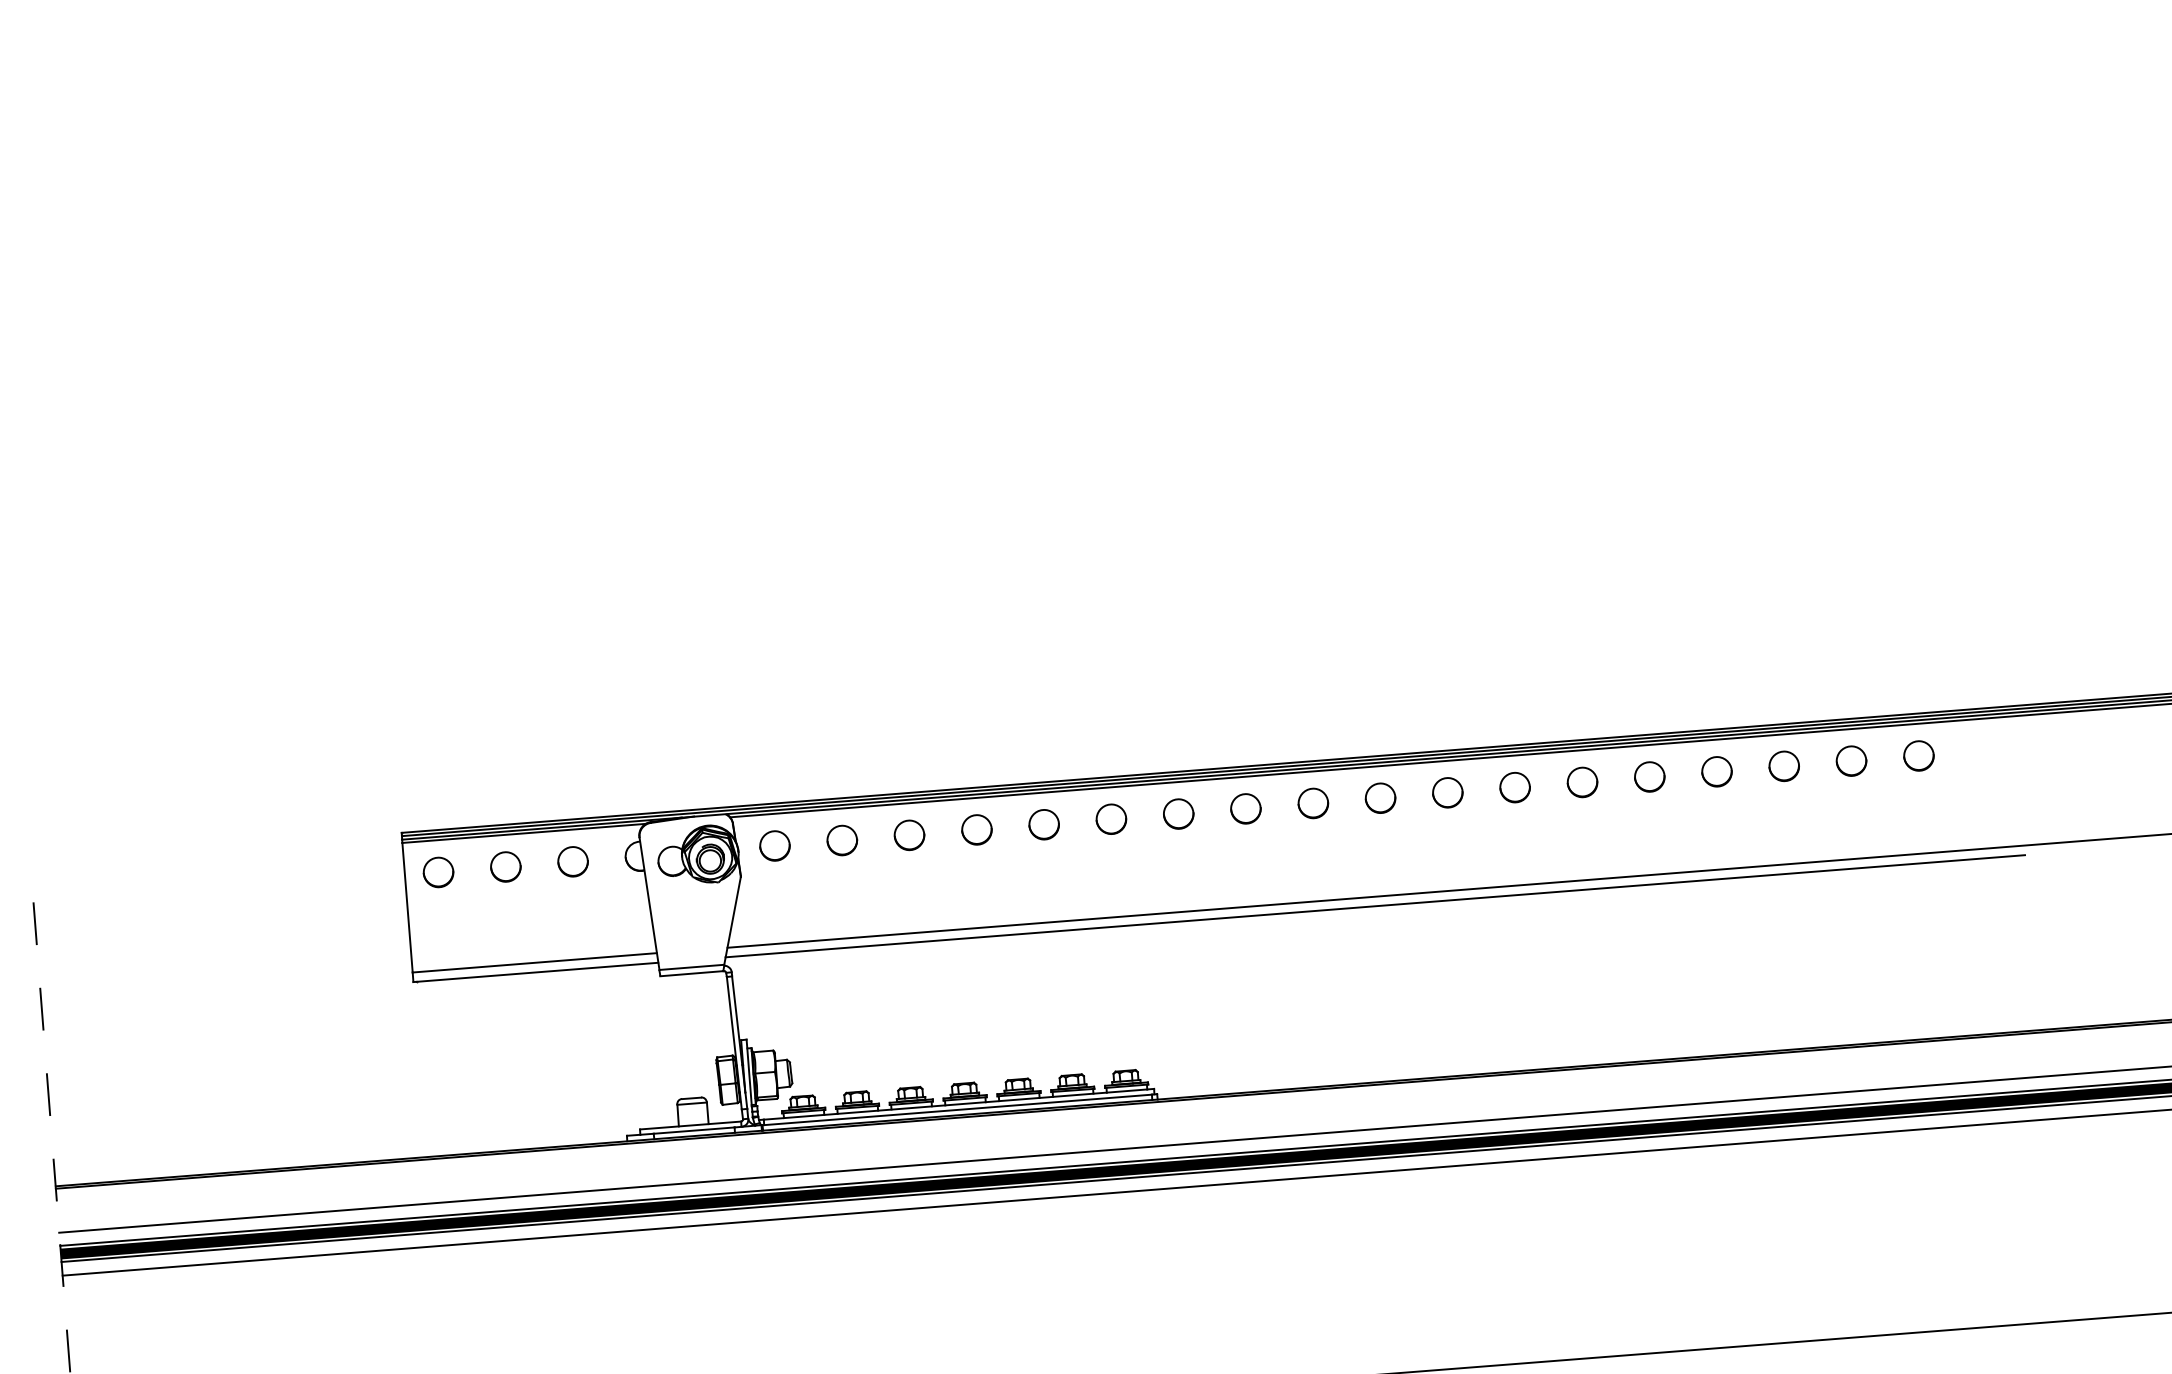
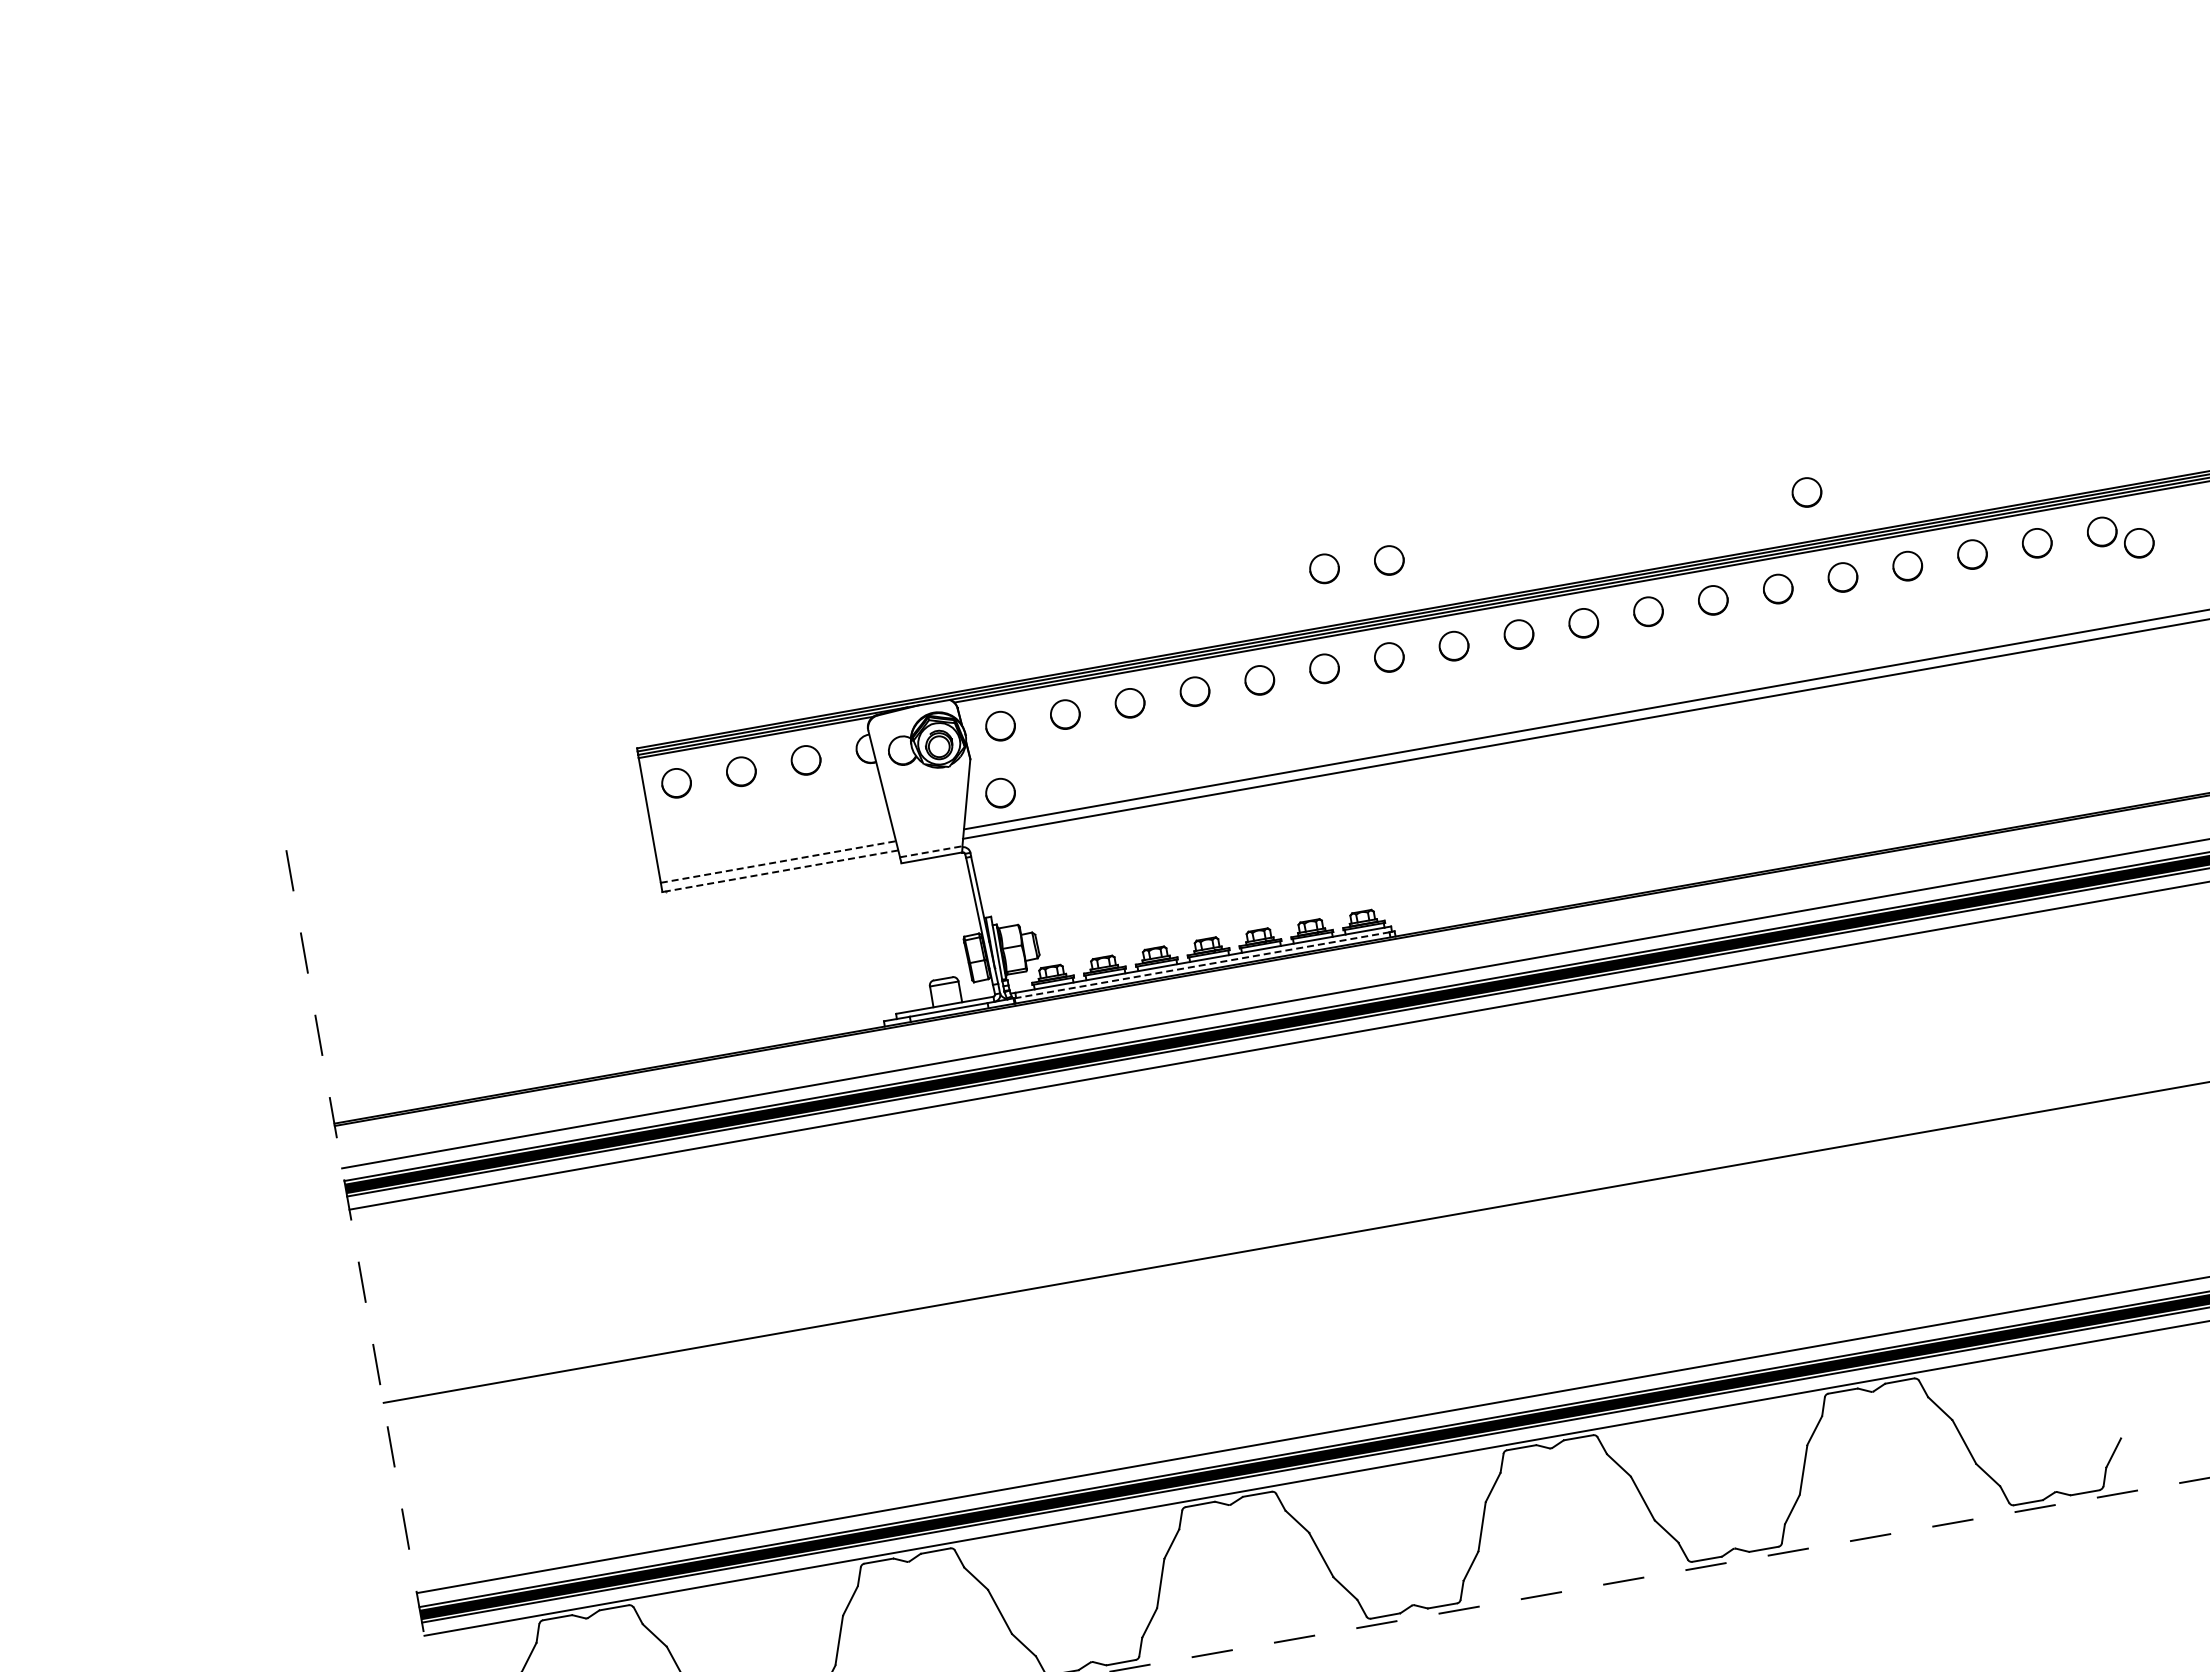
part: (1620, 686) -> (1806, 492), added
circle: (1188, 715) -> (1389, 560), added
part: (1121, 716) -> (1324, 568), added
circle: (1955, 771) -> (2139, 543), added
part: (768, 913) -> (1000, 792), added
line: (534, 962) -> (778, 861), solid -> dashed
line: (692, 967) -> (931, 851), solid -> dashed
line: (537, 972) -> (781, 871), solid -> dashed
line: (957, 1110) -> (1202, 965), solid -> dashed

